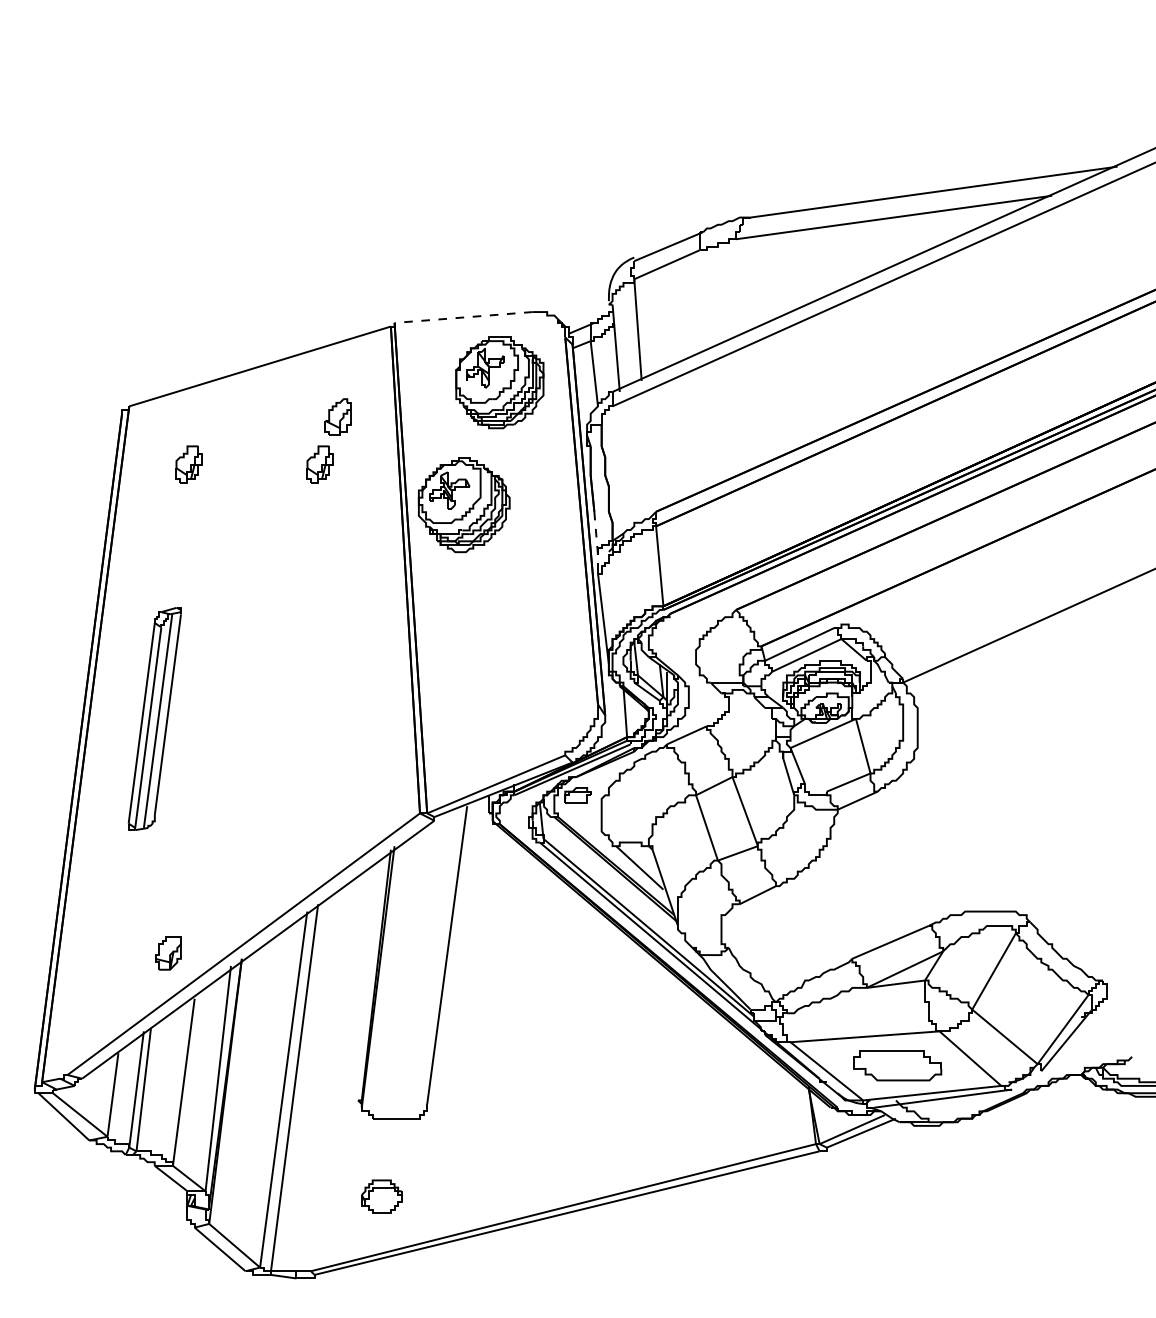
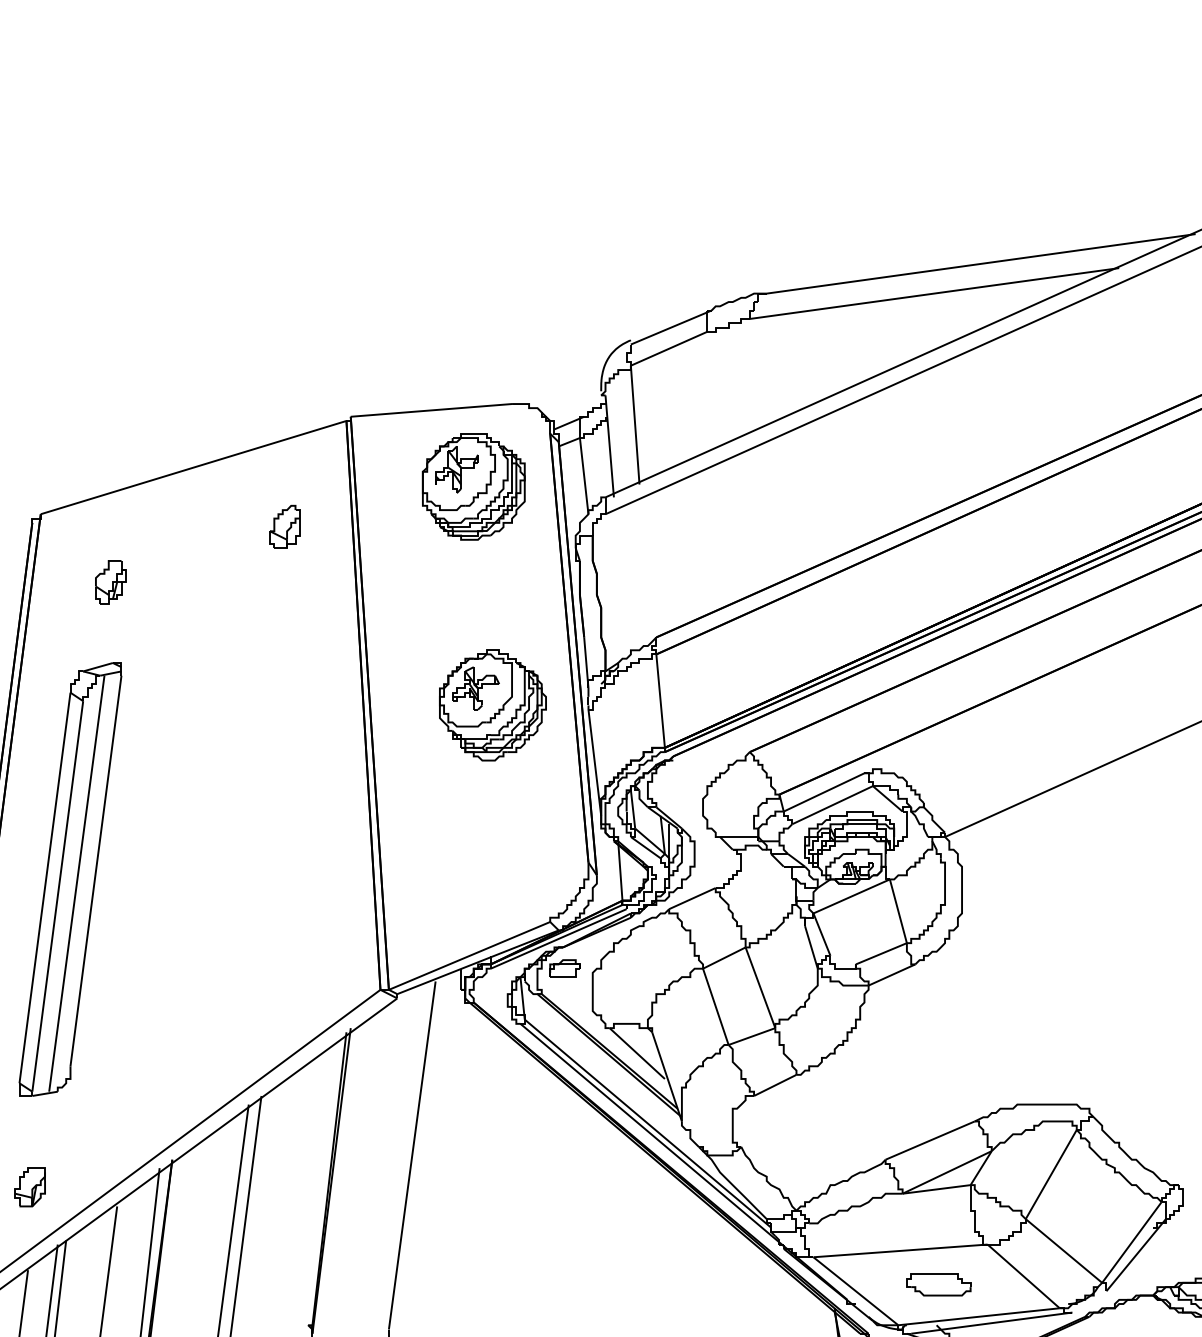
line: (463, 317) -> (431, 410), dashed -> solid
part: (319, 464) -> (263, 582), removed
part: (463, 505) -> (492, 706), moved
line: (596, 538) -> (586, 668), dashed -> solid
part: (154, 718) -> (70, 878), size x1.67
part: (168, 953) -> (30, 1187), moved
part: (897, 1065) -> (938, 1284), size x0.62

